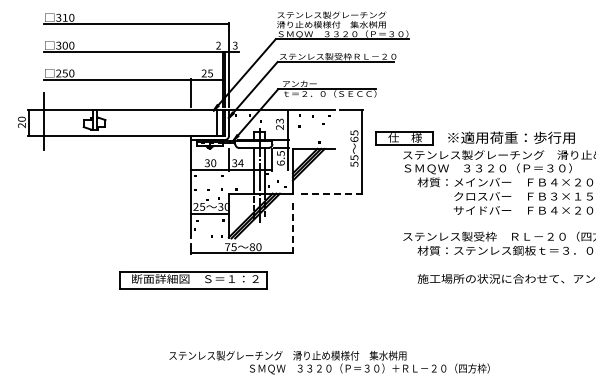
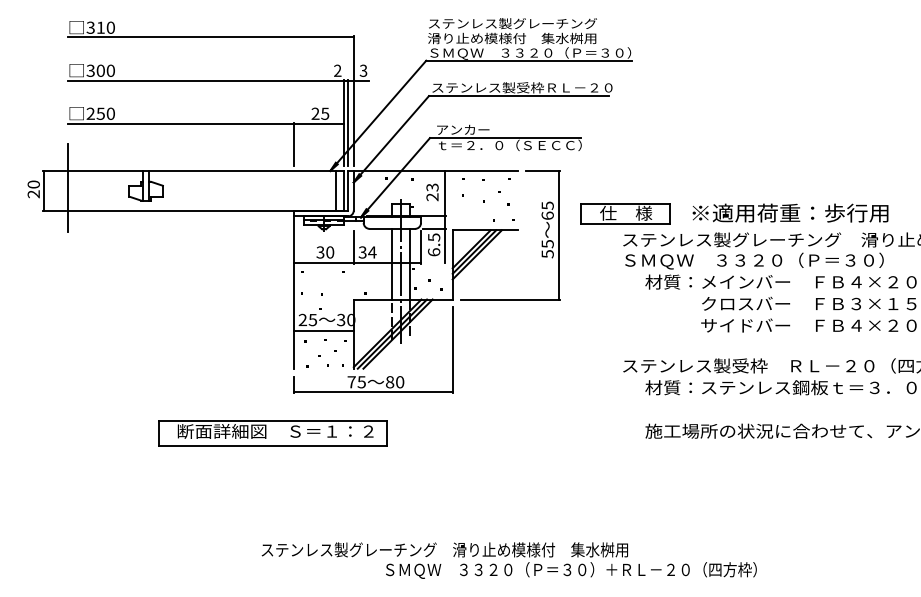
line: (329, 193) -> (509, 299), dashed -> solid
line: (292, 226) -> (451, 350), dashed -> solid
part: (193, 280) -> (272, 433), moved

